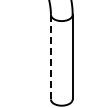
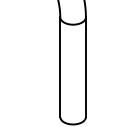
line: (50, 57) -> (59, 67), dashed -> solid

